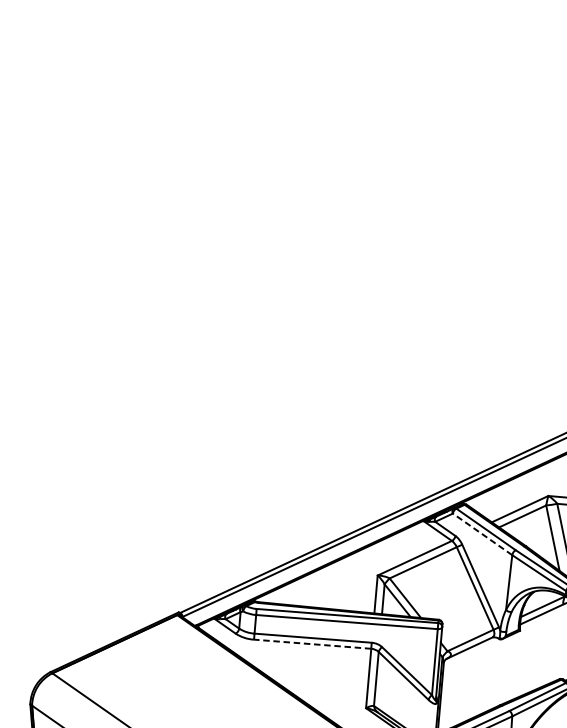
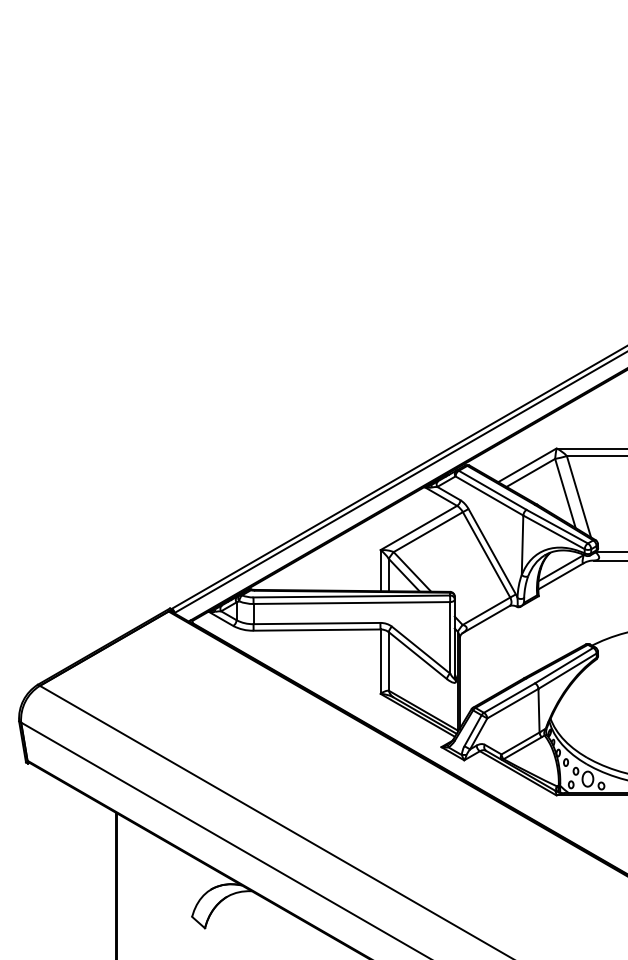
line: (482, 533) -> (489, 495), dashed -> solid
line: (312, 644) -> (316, 630), dashed -> solid

